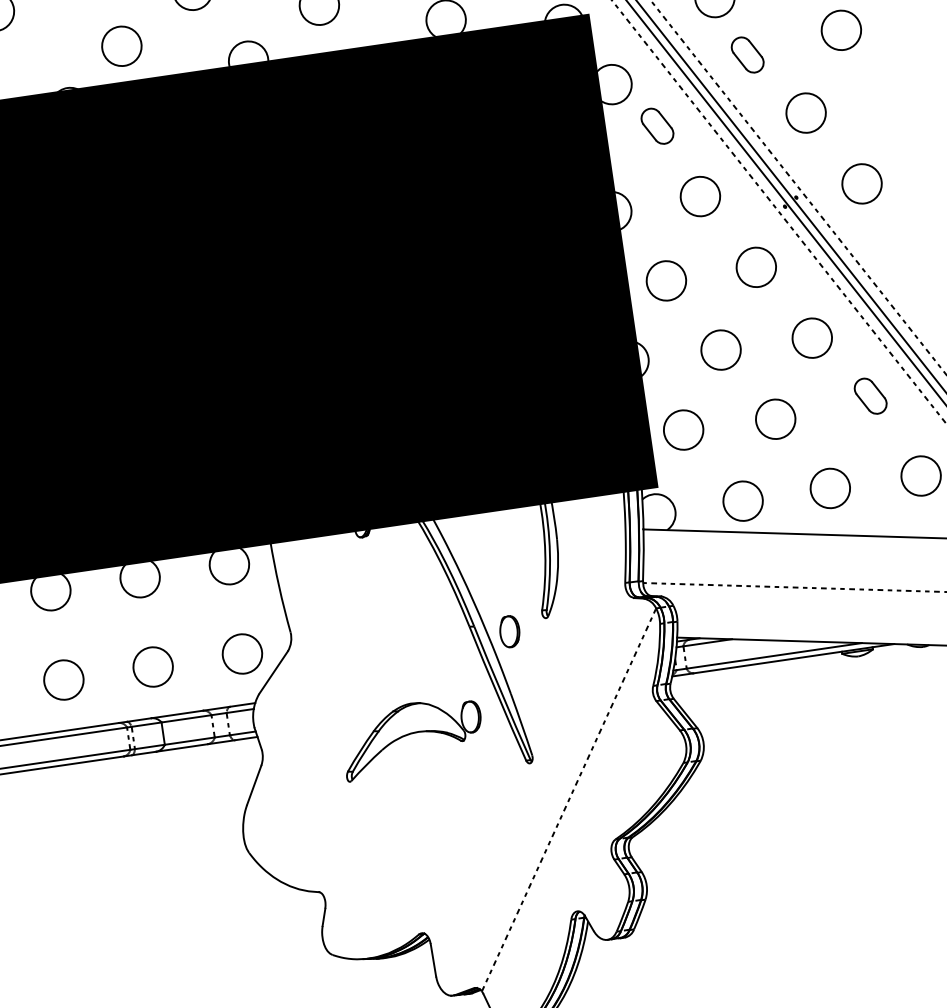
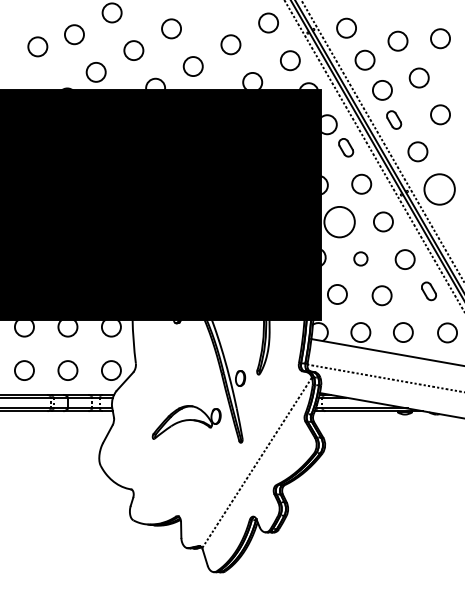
circle: (861, 183) -> (439, 189), size x1.6
circle: (665, 279) -> (339, 221), size x1.6
circle: (720, 349) -> (360, 258), size x0.7

